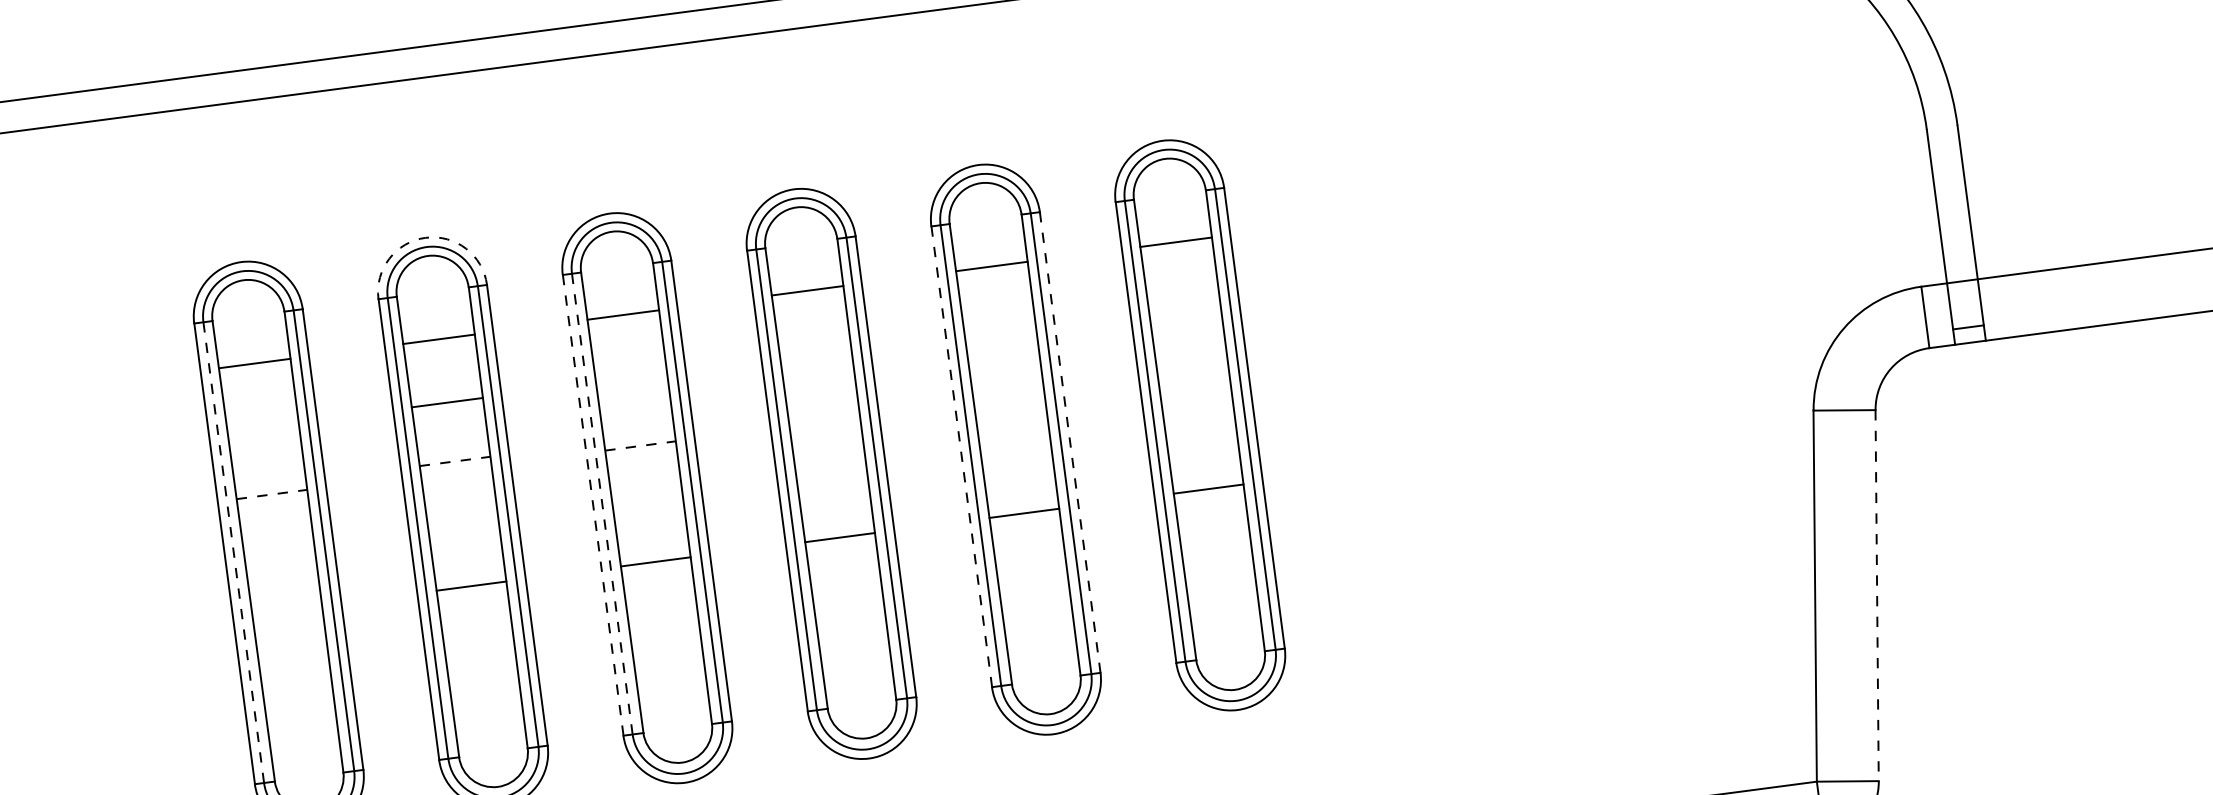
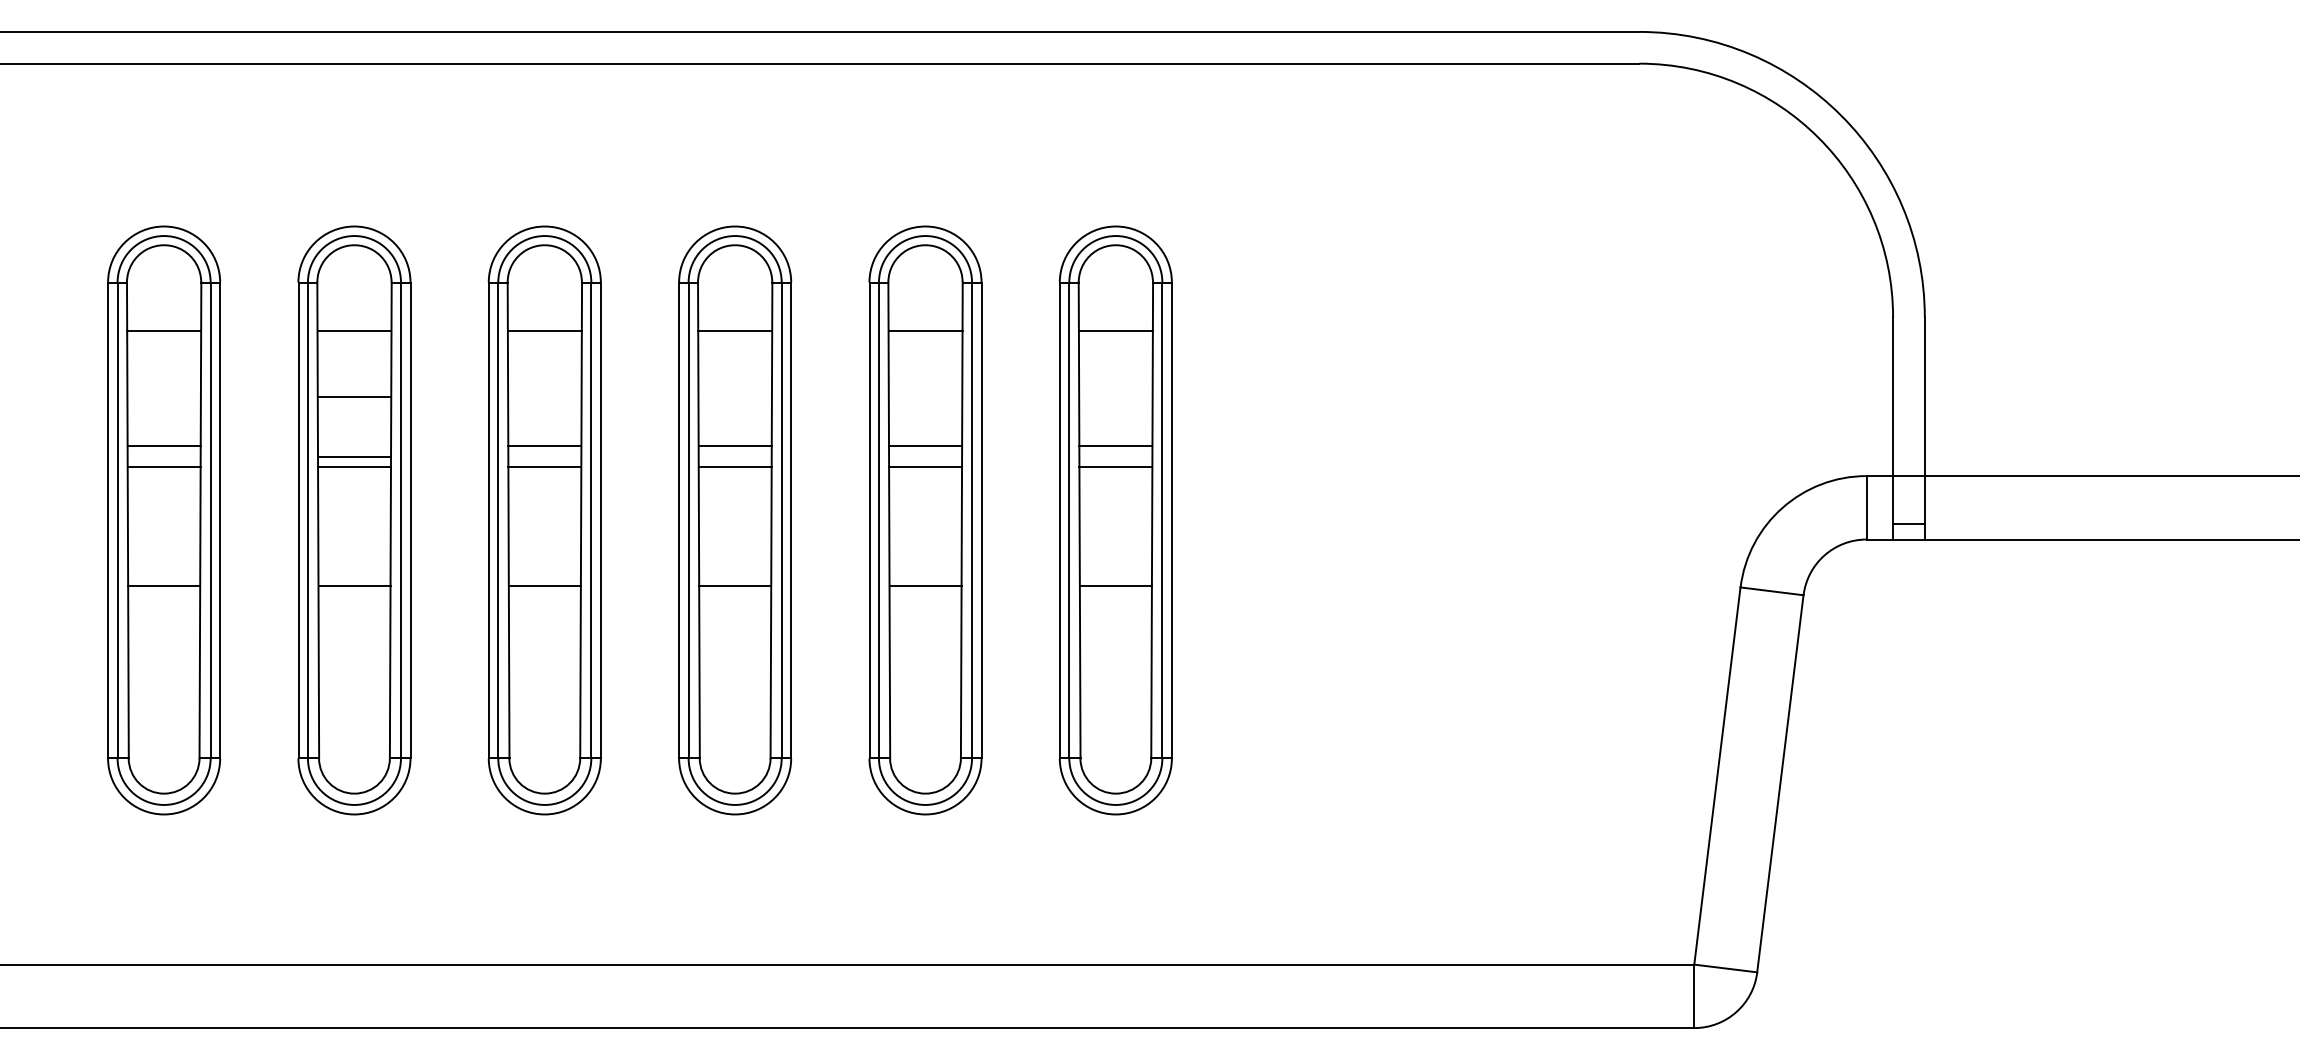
arc: (425, 237) -> (354, 226), dashed -> solid
line: (1190, 353) -> (1115, 446), added
line: (1193, 373) -> (1115, 466), added
line: (1006, 378) -> (925, 446), added
line: (1009, 397) -> (925, 466), added
line: (821, 402) -> (734, 446), added
line: (824, 421) -> (734, 466), added
line: (637, 426) -> (544, 446), added
line: (1070, 442) -> (981, 520), dashed -> solid
line: (641, 445) -> (545, 466), dashed -> solid
line: (961, 456) -> (869, 520), dashed -> solid
line: (455, 461) -> (354, 457), dashed -> solid
line: (456, 470) -> (354, 466), added
line: (268, 475) -> (163, 446), added
line: (272, 494) -> (164, 466), dashed -> solid
line: (602, 504) -> (498, 520), dashed -> solid
line: (592, 505) -> (488, 520), dashed -> solid
line: (233, 552) -> (117, 520), dashed -> solid
line: (1877, 595) -> (1780, 783), dashed -> solid
line: (287, 610) -> (164, 586), added

